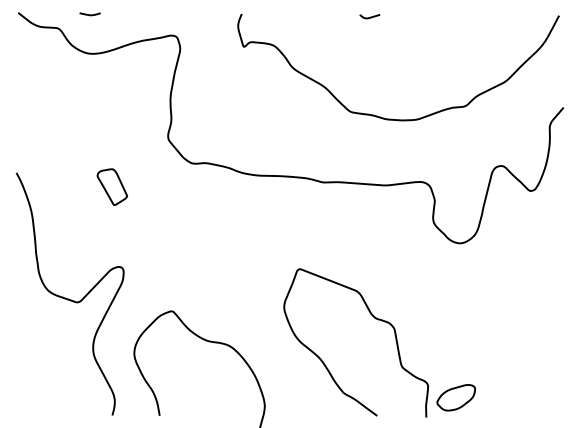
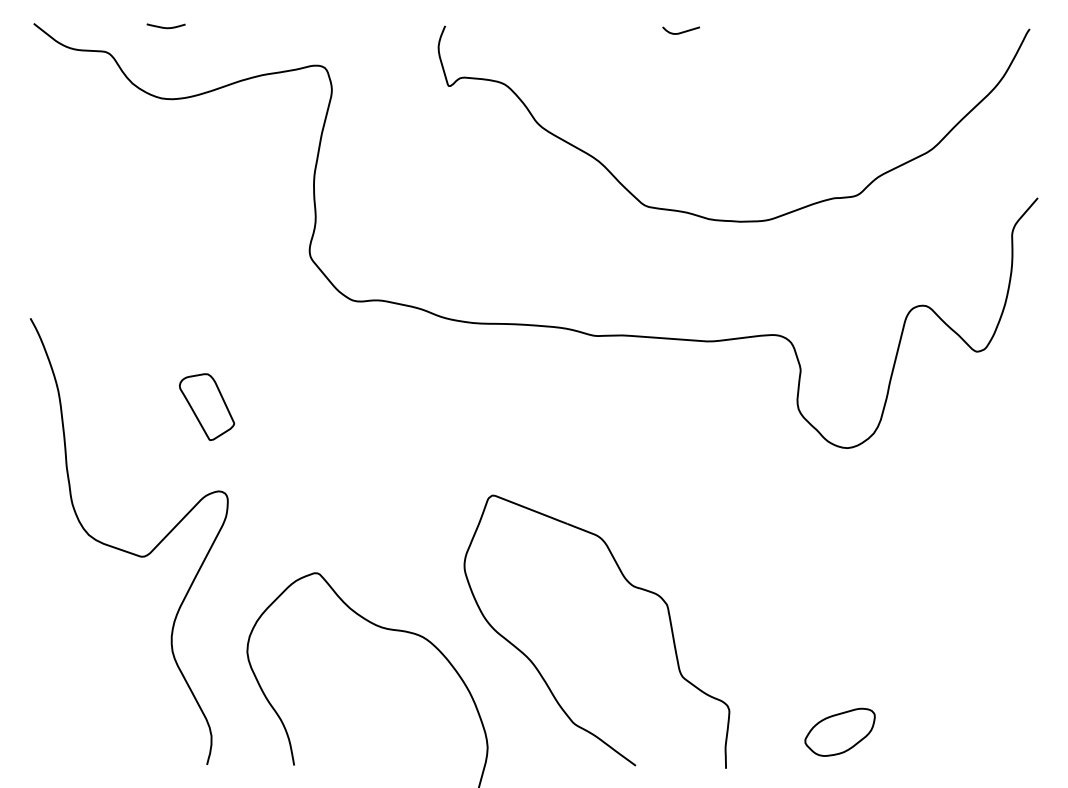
part: (111, 186) -> (205, 405), moved
part: (375, 319) -> (632, 588), moved

